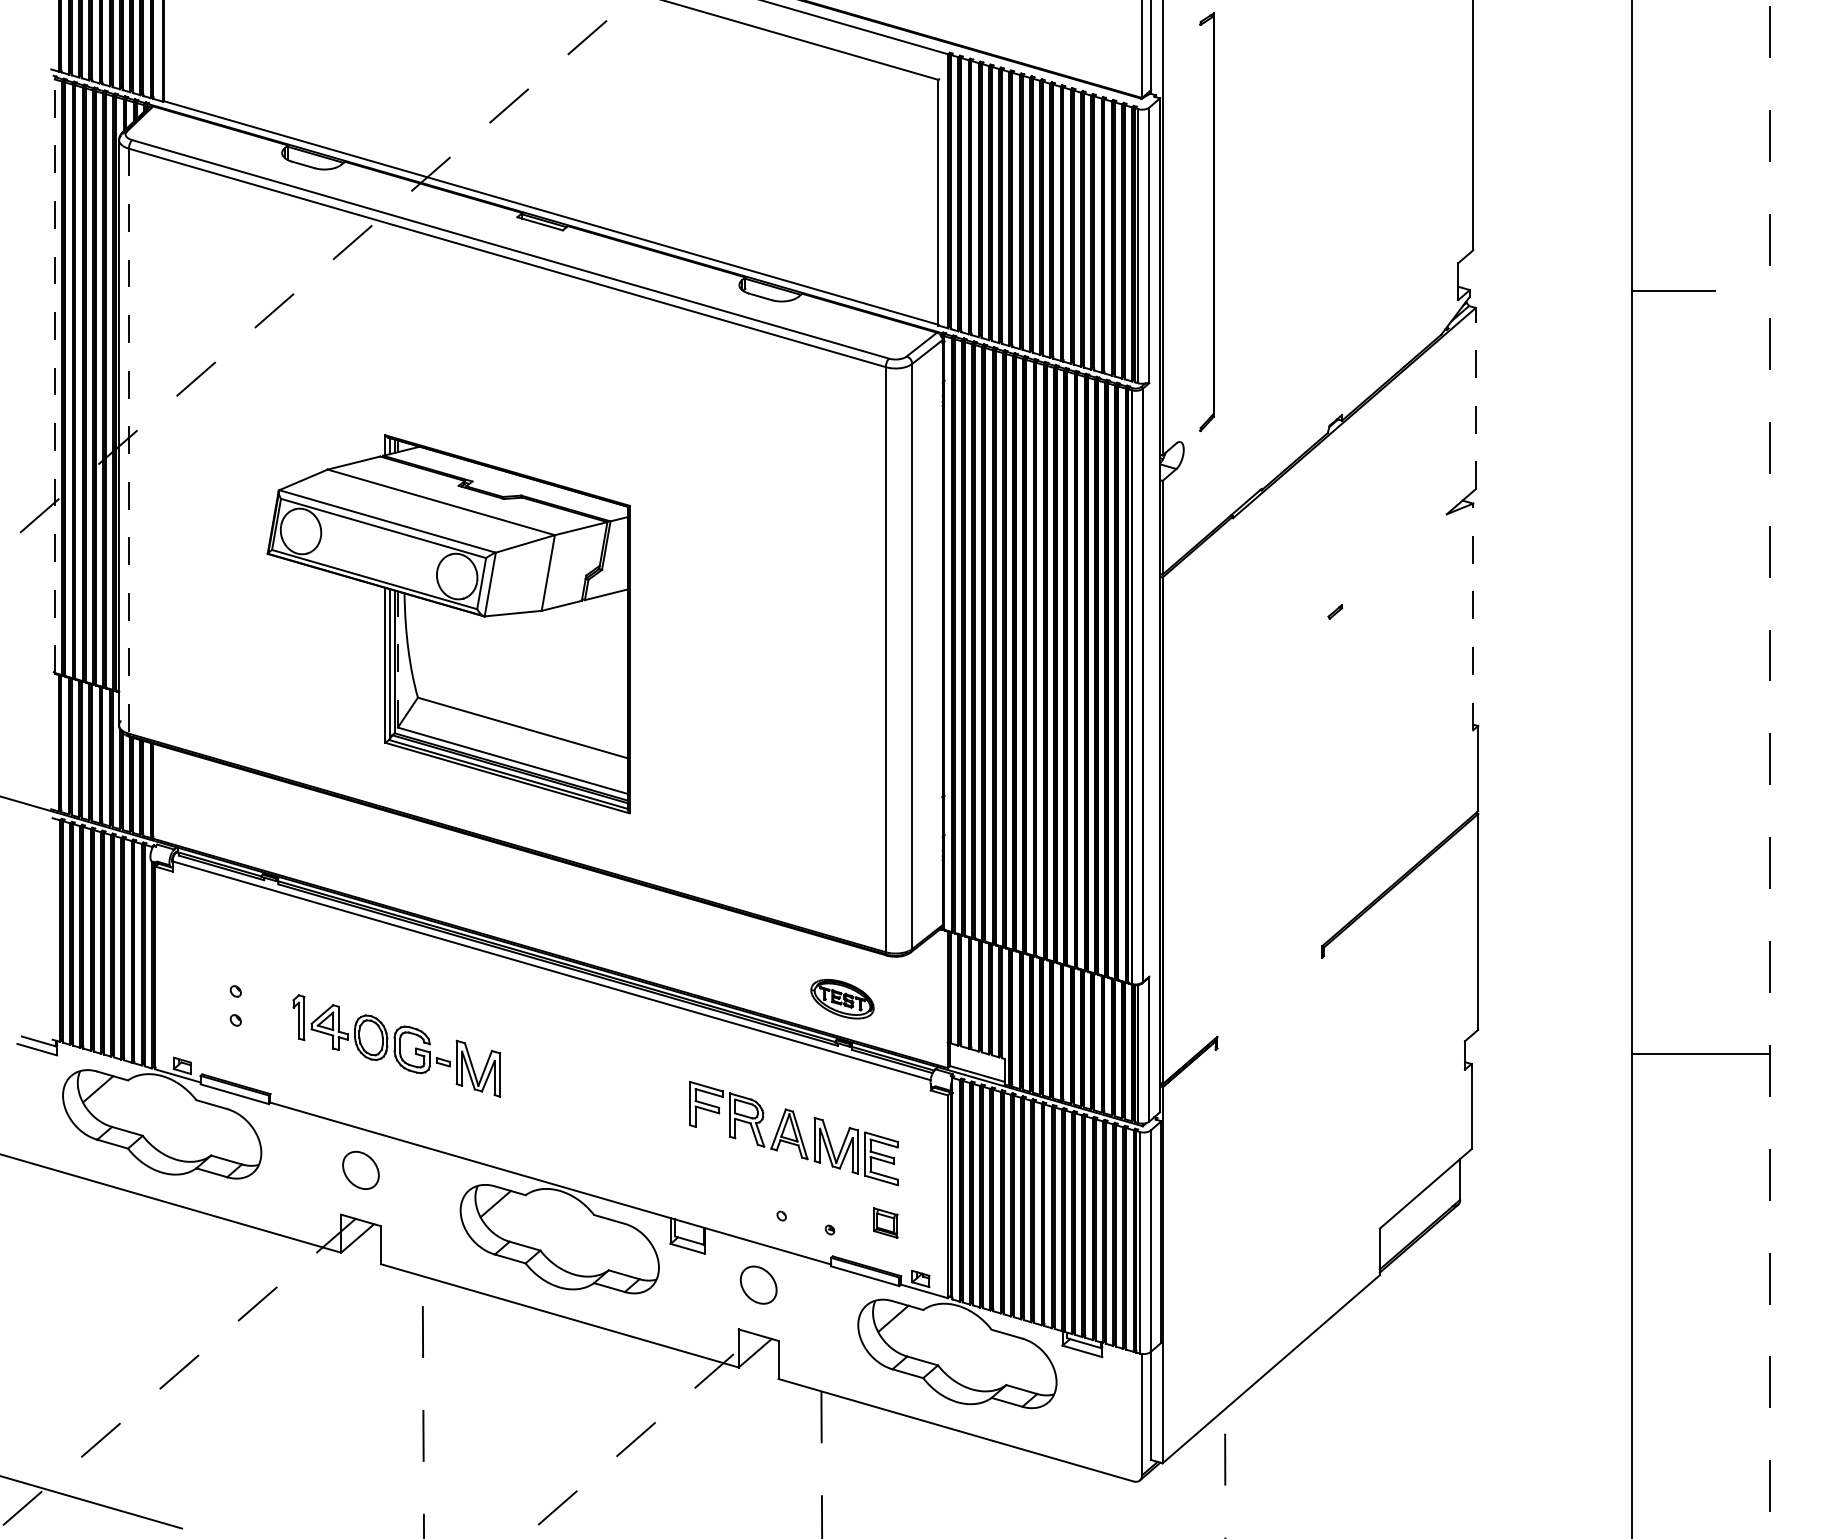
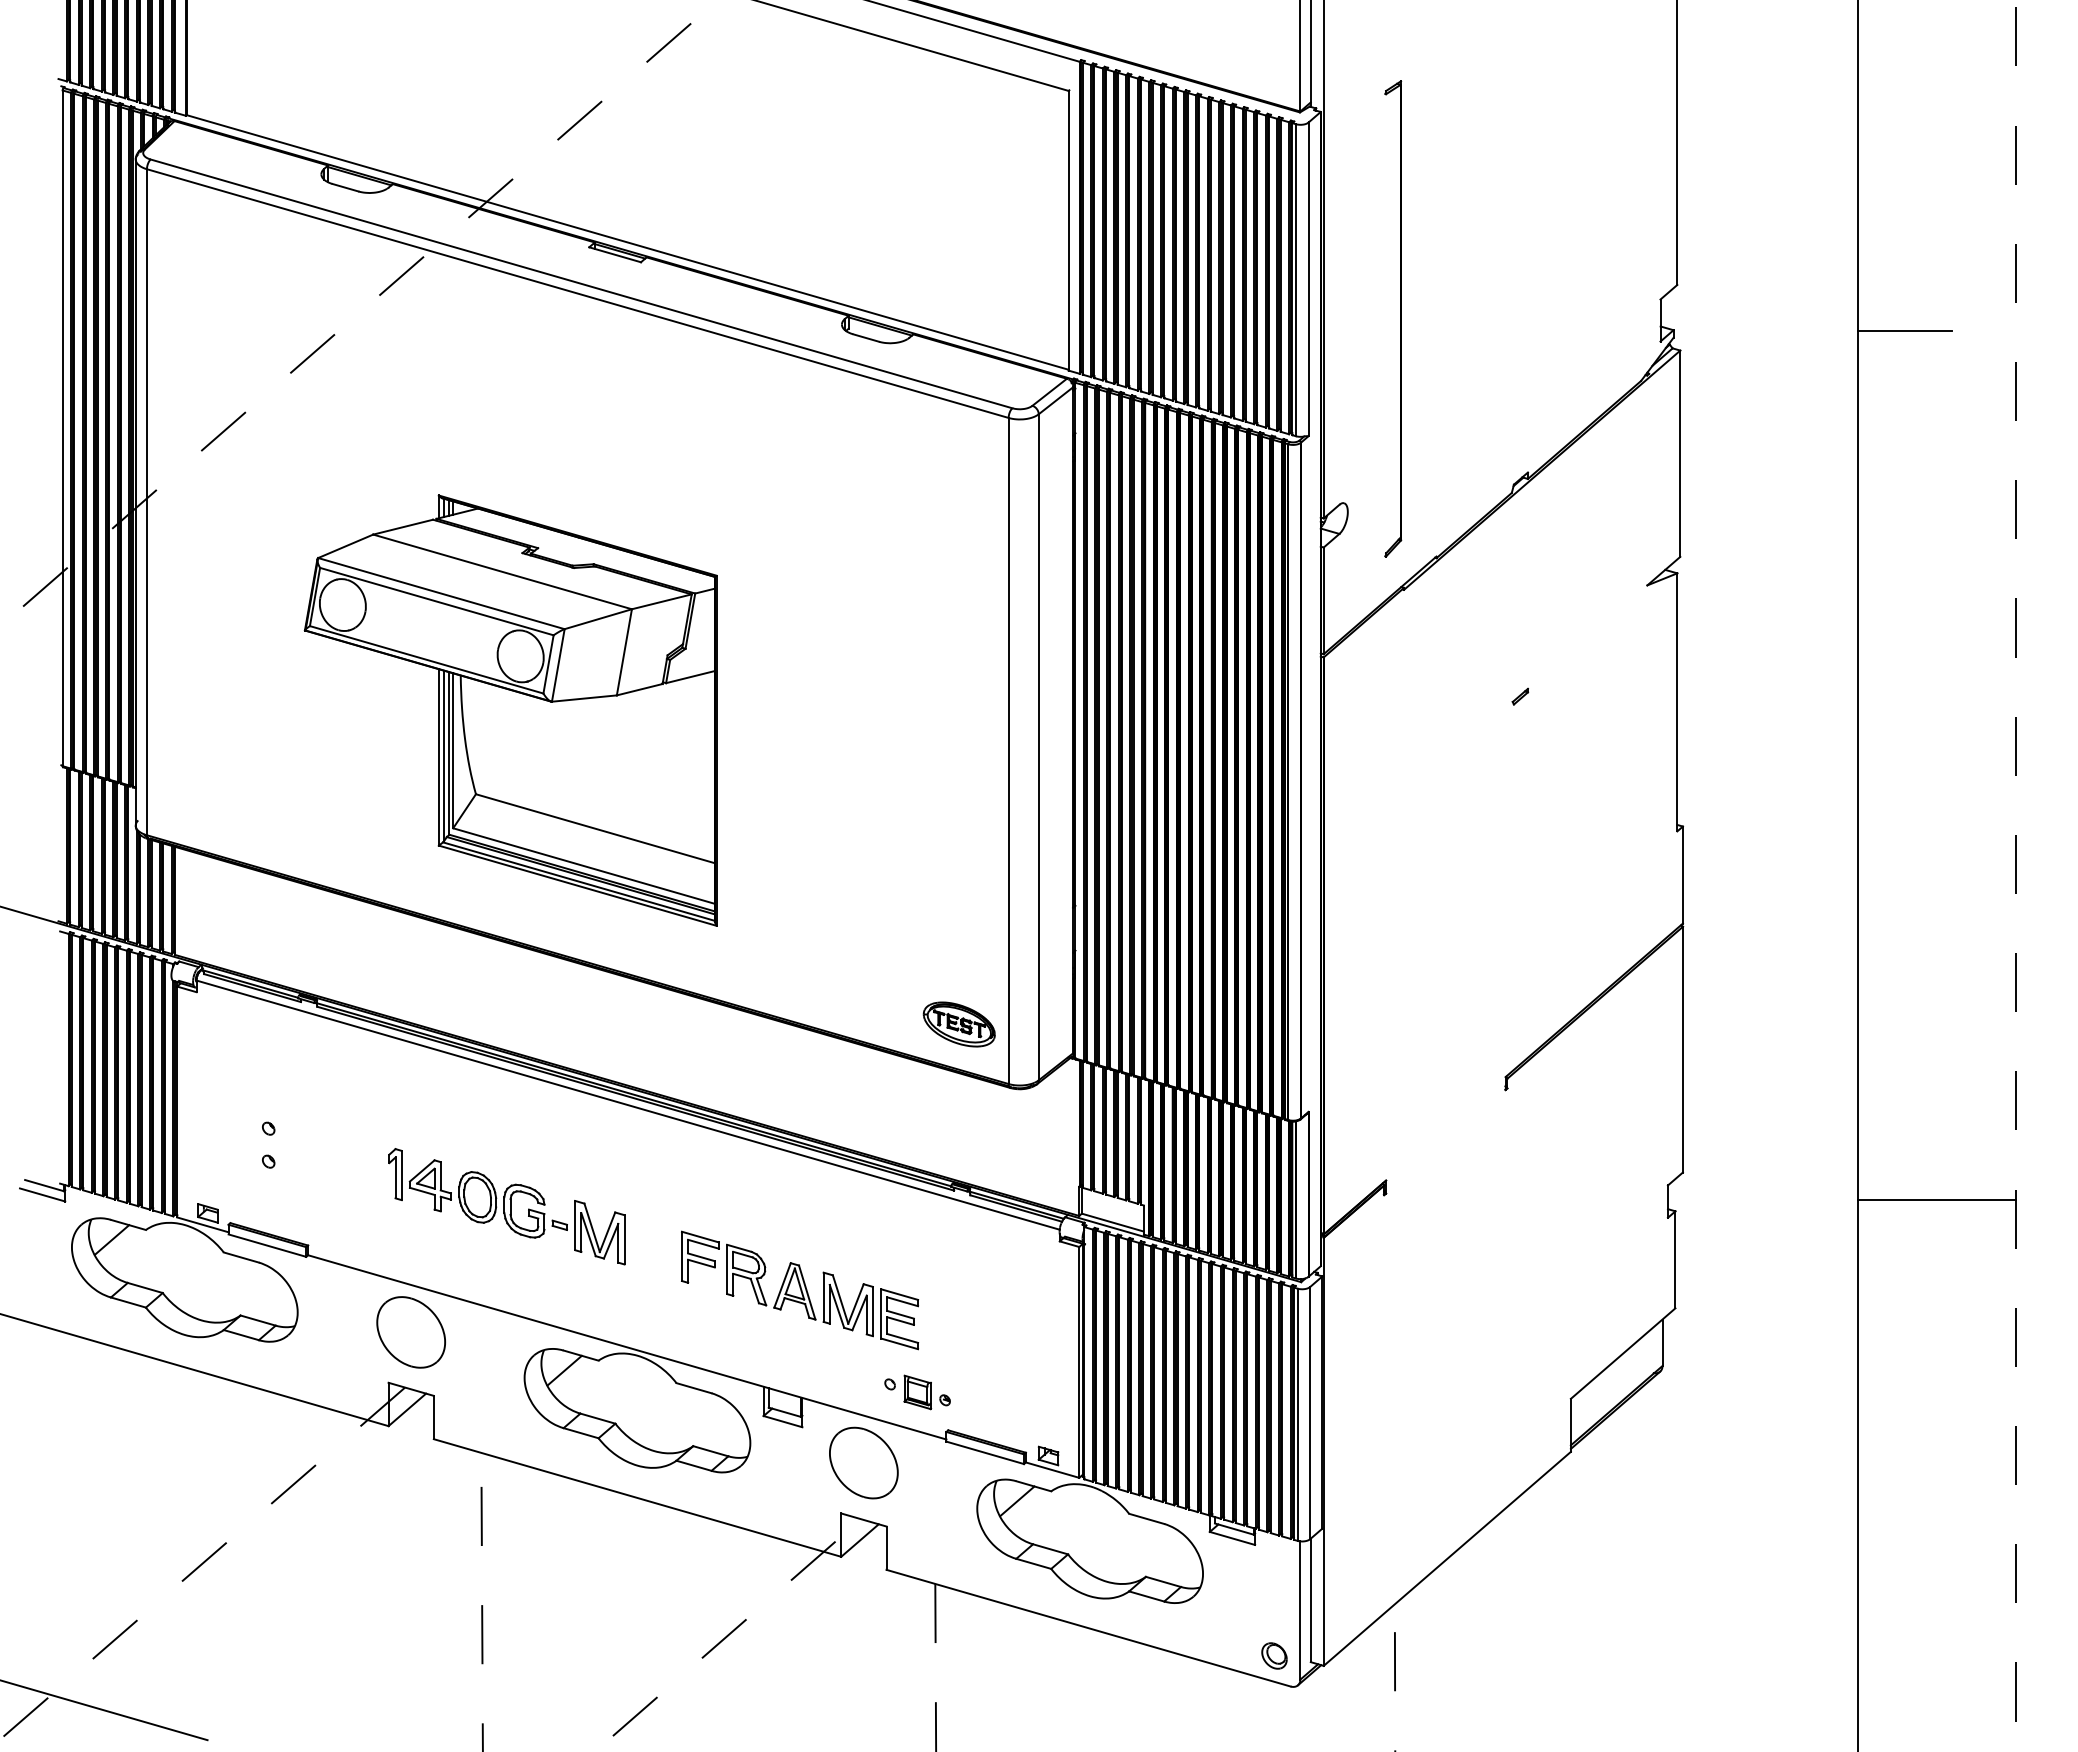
part: (1213, 221) -> (1400, 318), moved
line: (54, 376) -> (62, 428), dashed -> solid
line: (1475, 398) -> (1680, 453), dashed -> solid
line: (128, 441) -> (146, 502), dashed -> solid
line: (1473, 616) -> (1677, 701), dashed -> solid
line: (398, 659) -> (453, 750), dashed -> solid
part: (841, 999) -> (958, 1024), moved
part: (396, 1045) -> (506, 1206), moved
part: (794, 1133) -> (800, 1290), moved
part: (360, 1170) -> (410, 1332), size x1.67
part: (885, 1223) -> (917, 1392), moved
part: (758, 1284) -> (863, 1462), size x1.67
part: (1119, 1454) -> (1274, 1655), added

